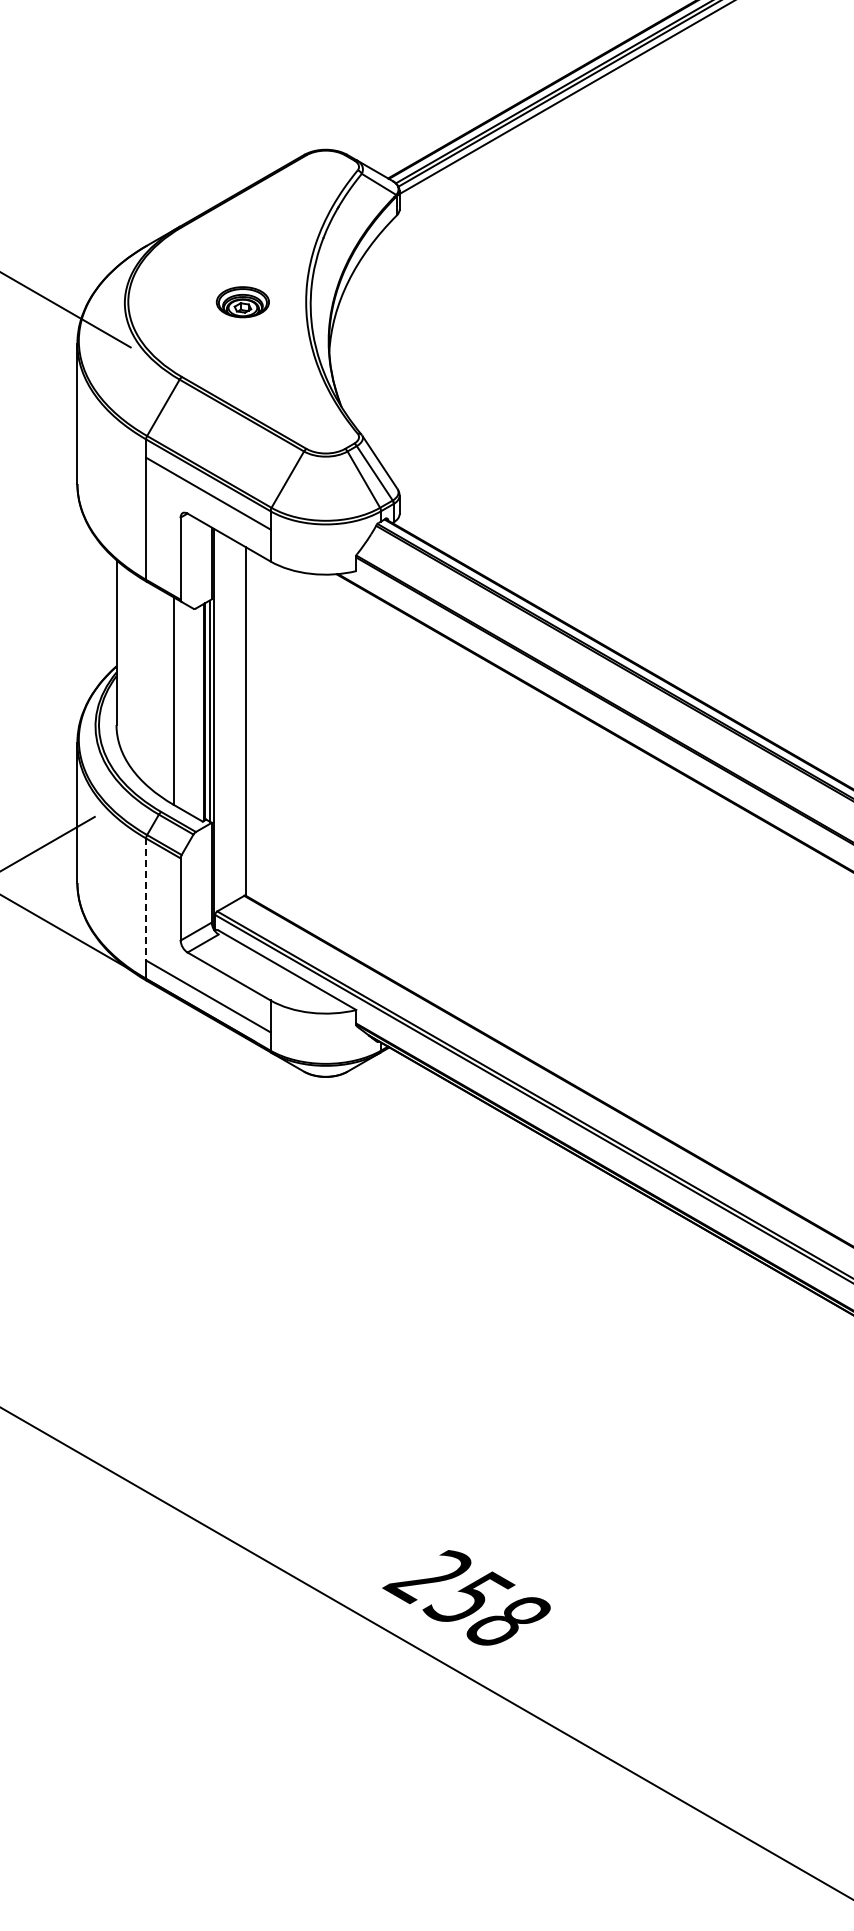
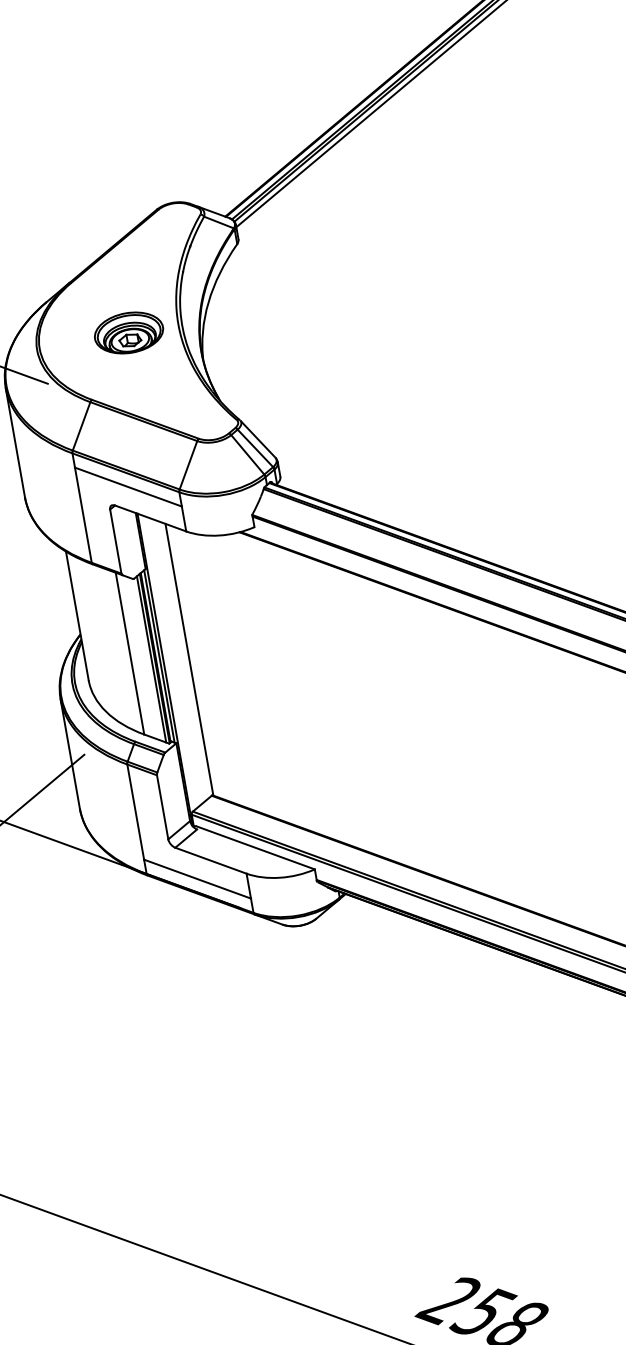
part: (242, 302) -> (128, 333), size x1.67
line: (199, 712) -> (151, 658), added
line: (146, 899) -> (136, 812), dashed -> solid

